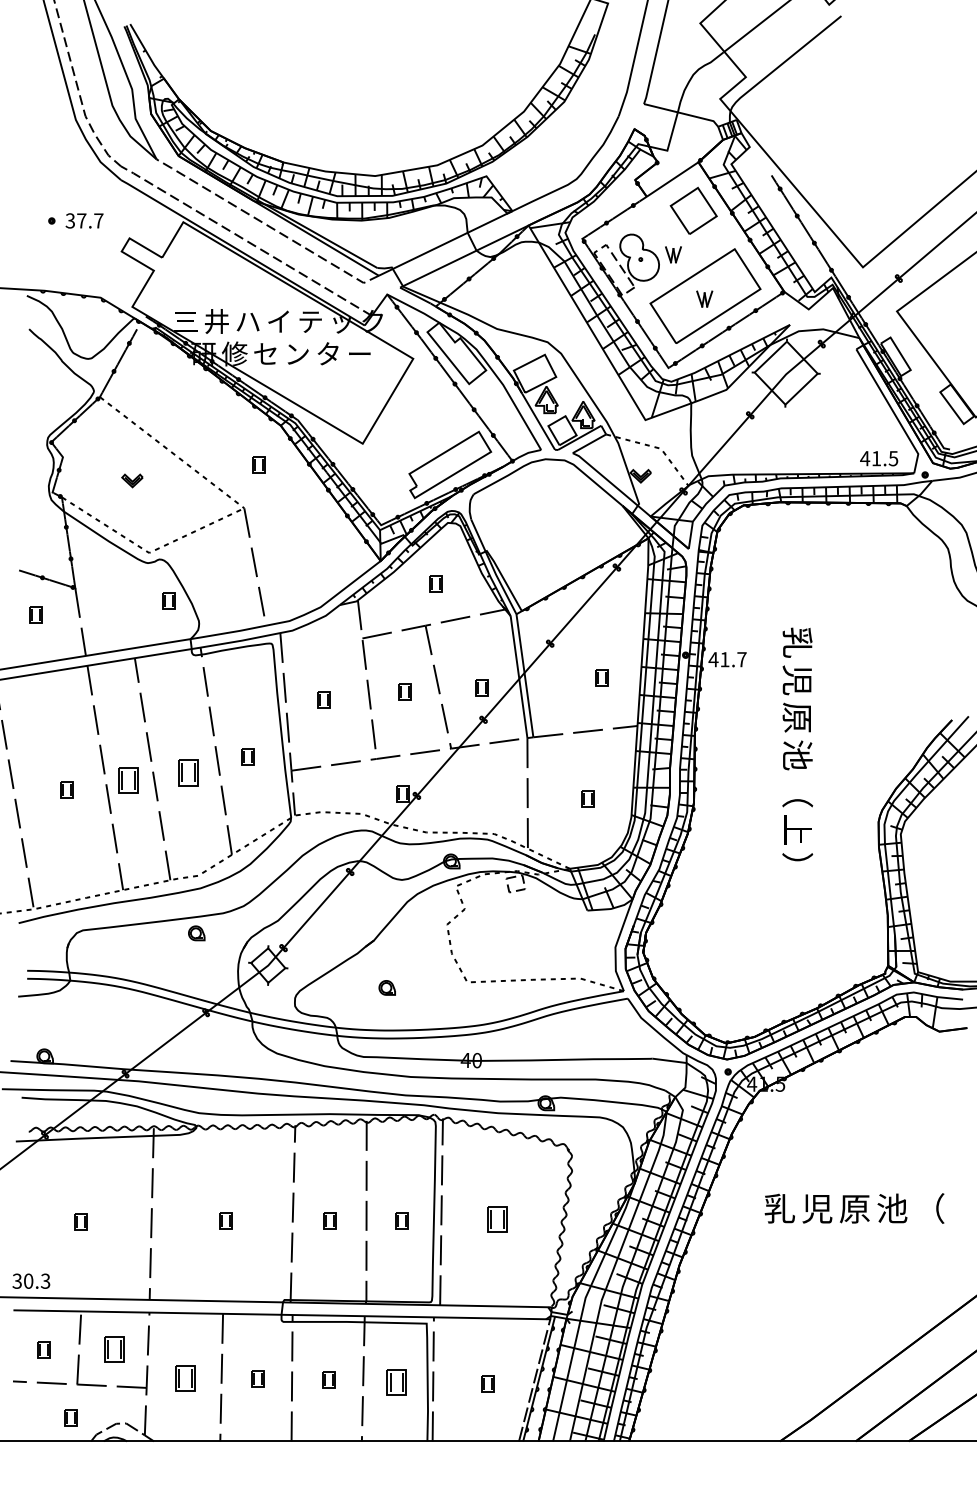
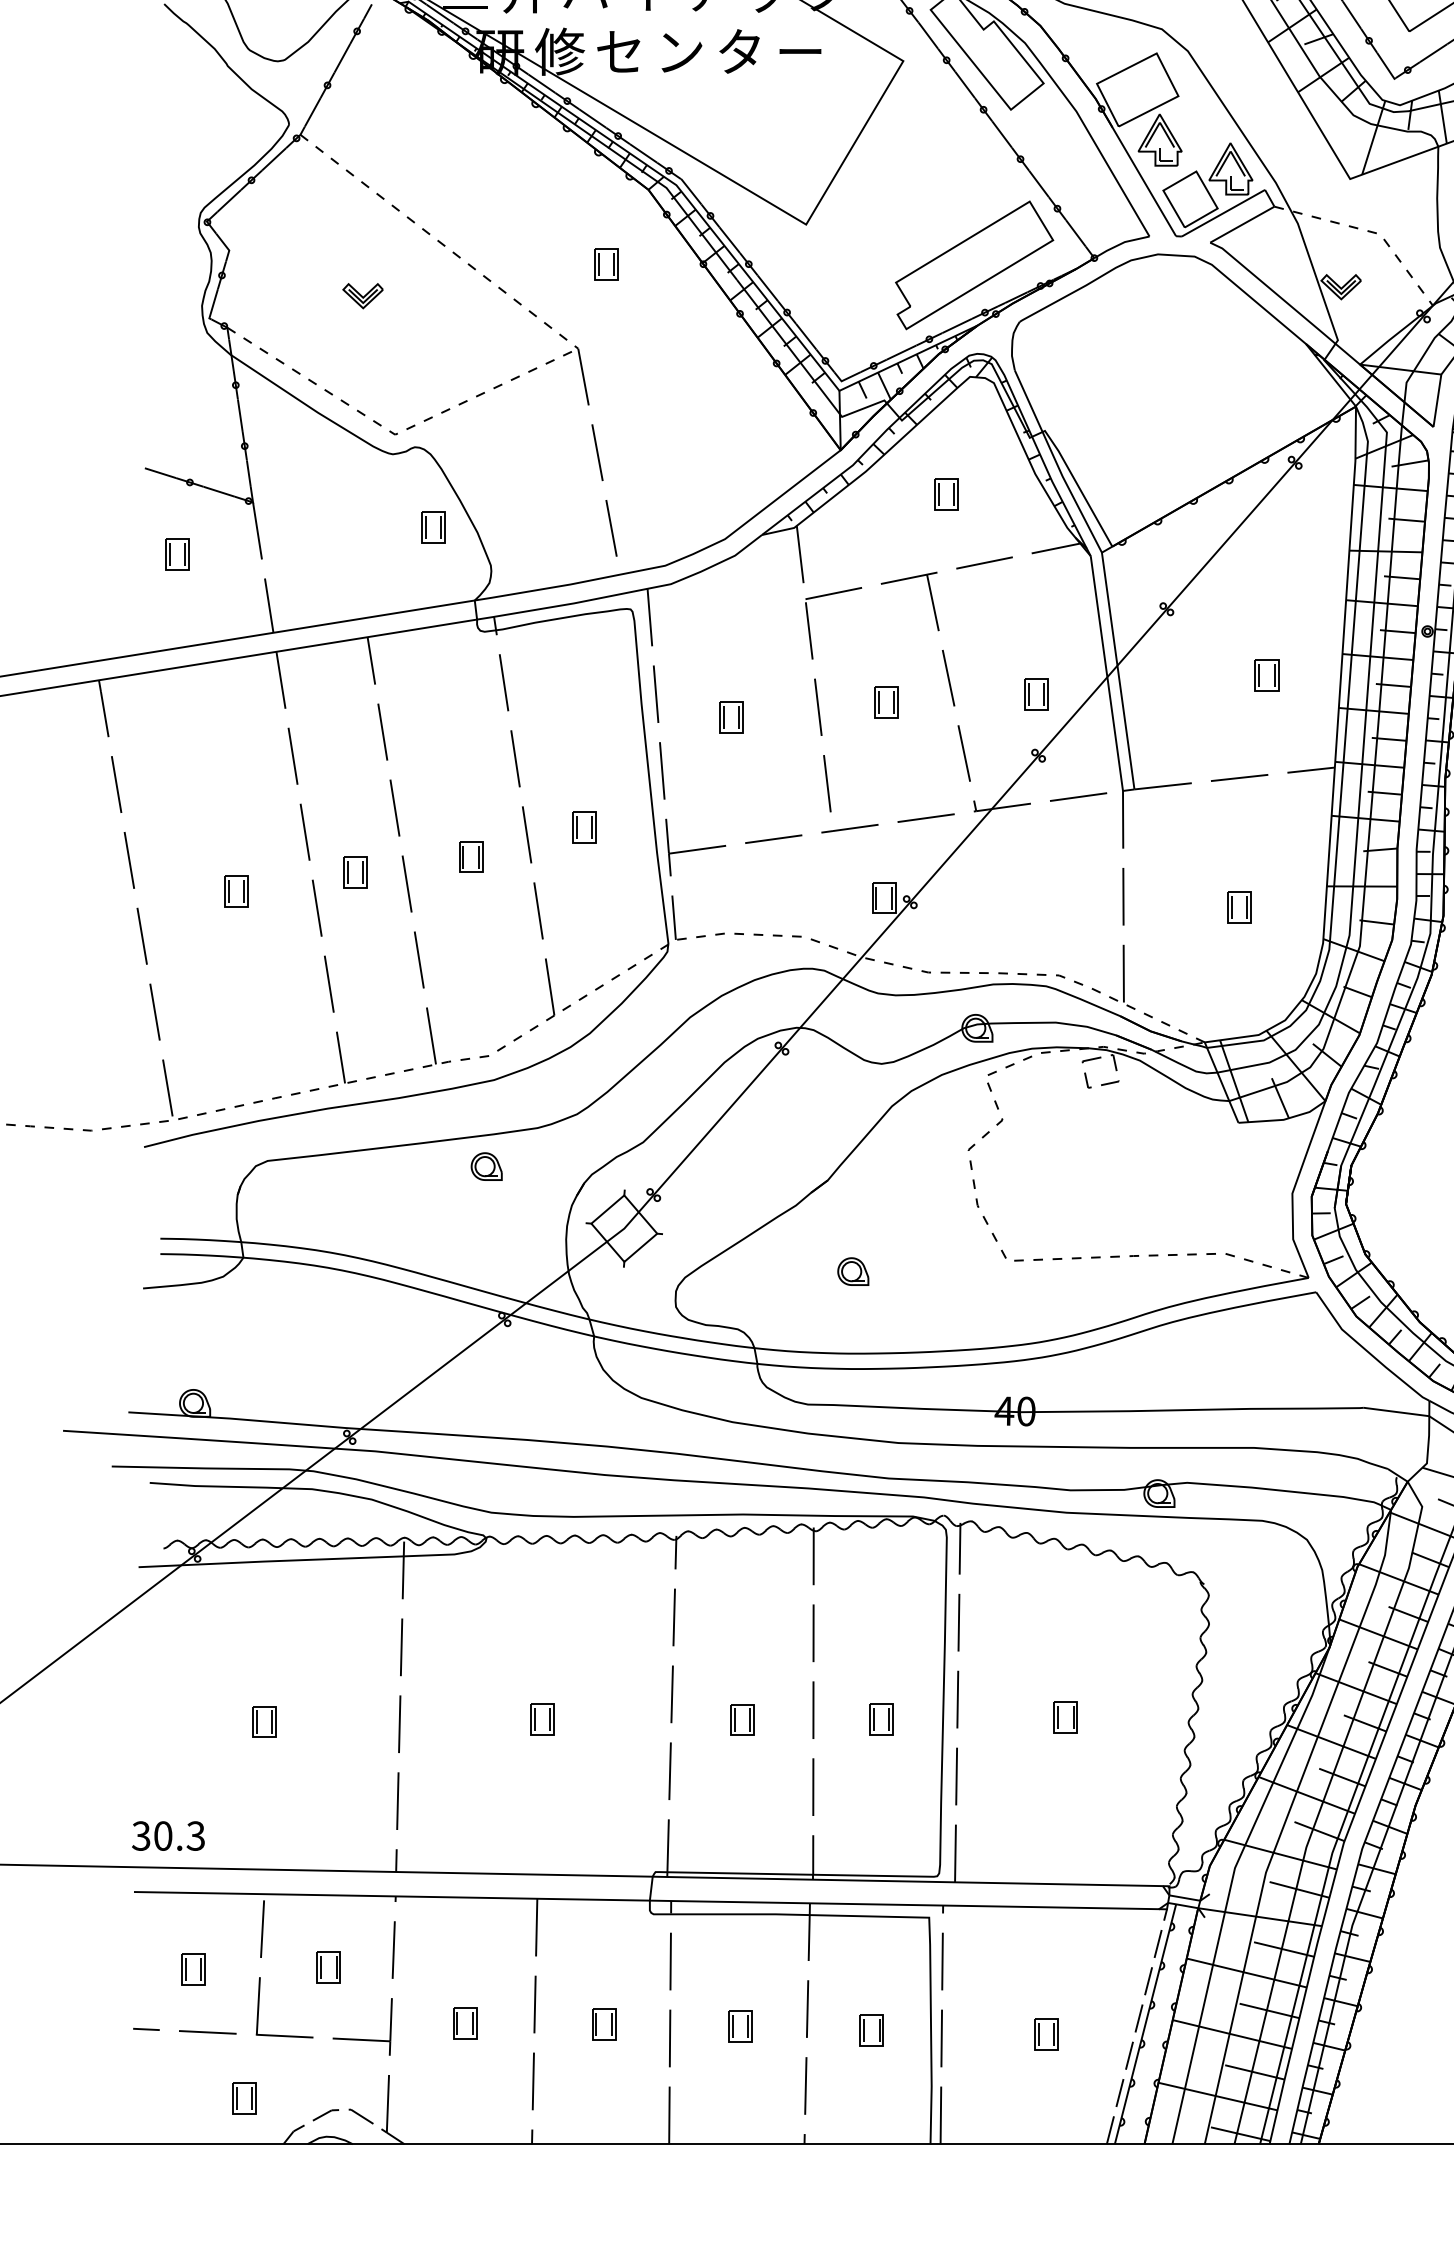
part: (188, 771) -> (470, 855), size x0.62
part: (128, 779) -> (355, 870), size x0.62
part: (497, 1219) -> (1065, 1717), size x0.62
part: (114, 1349) -> (328, 1967), size x0.62
part: (185, 1378) -> (465, 2023), size x0.62
part: (396, 1381) -> (871, 2028), size x0.62

